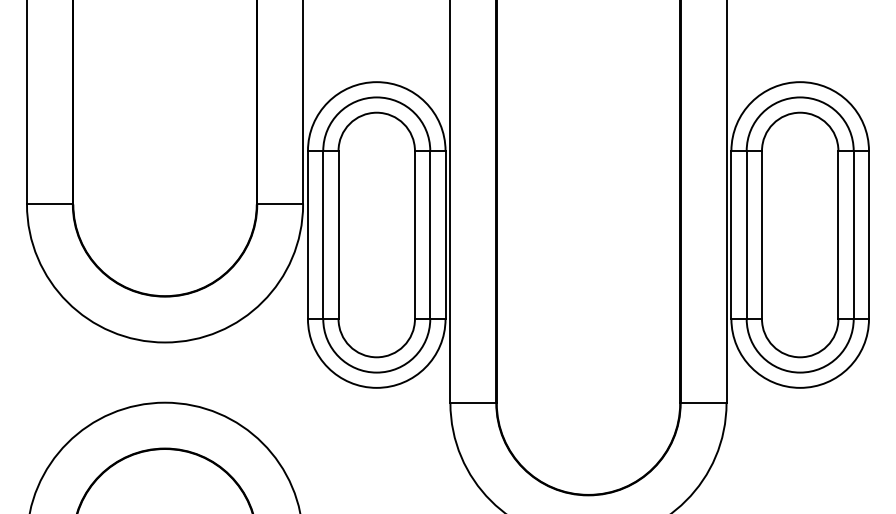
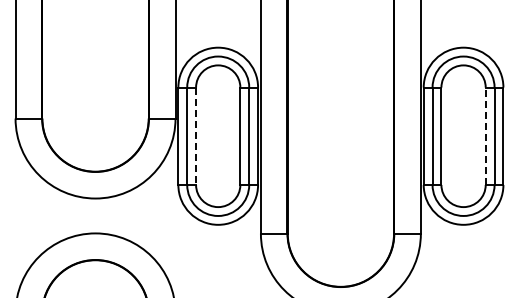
line: (339, 235) -> (196, 136), solid -> dashed
line: (838, 235) -> (485, 136), solid -> dashed

